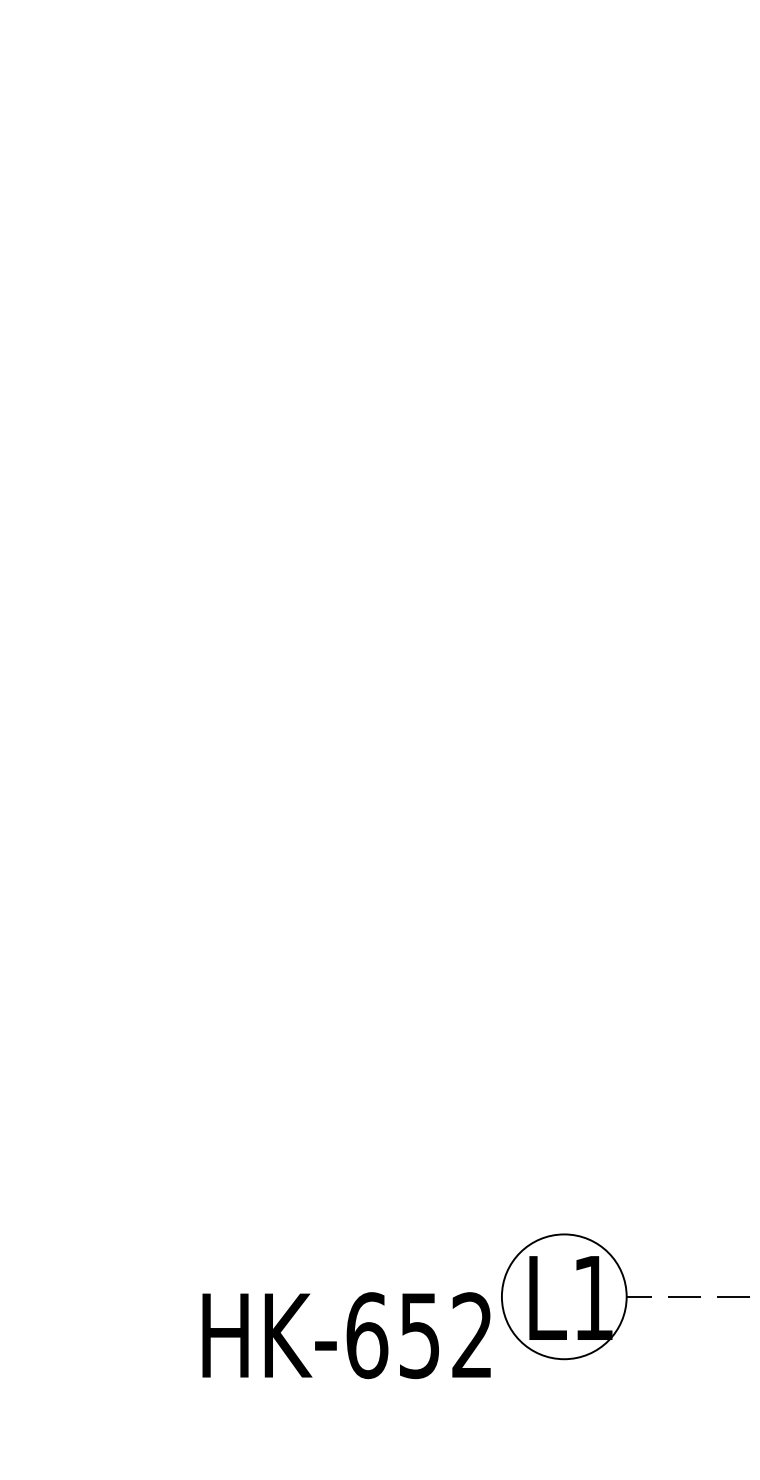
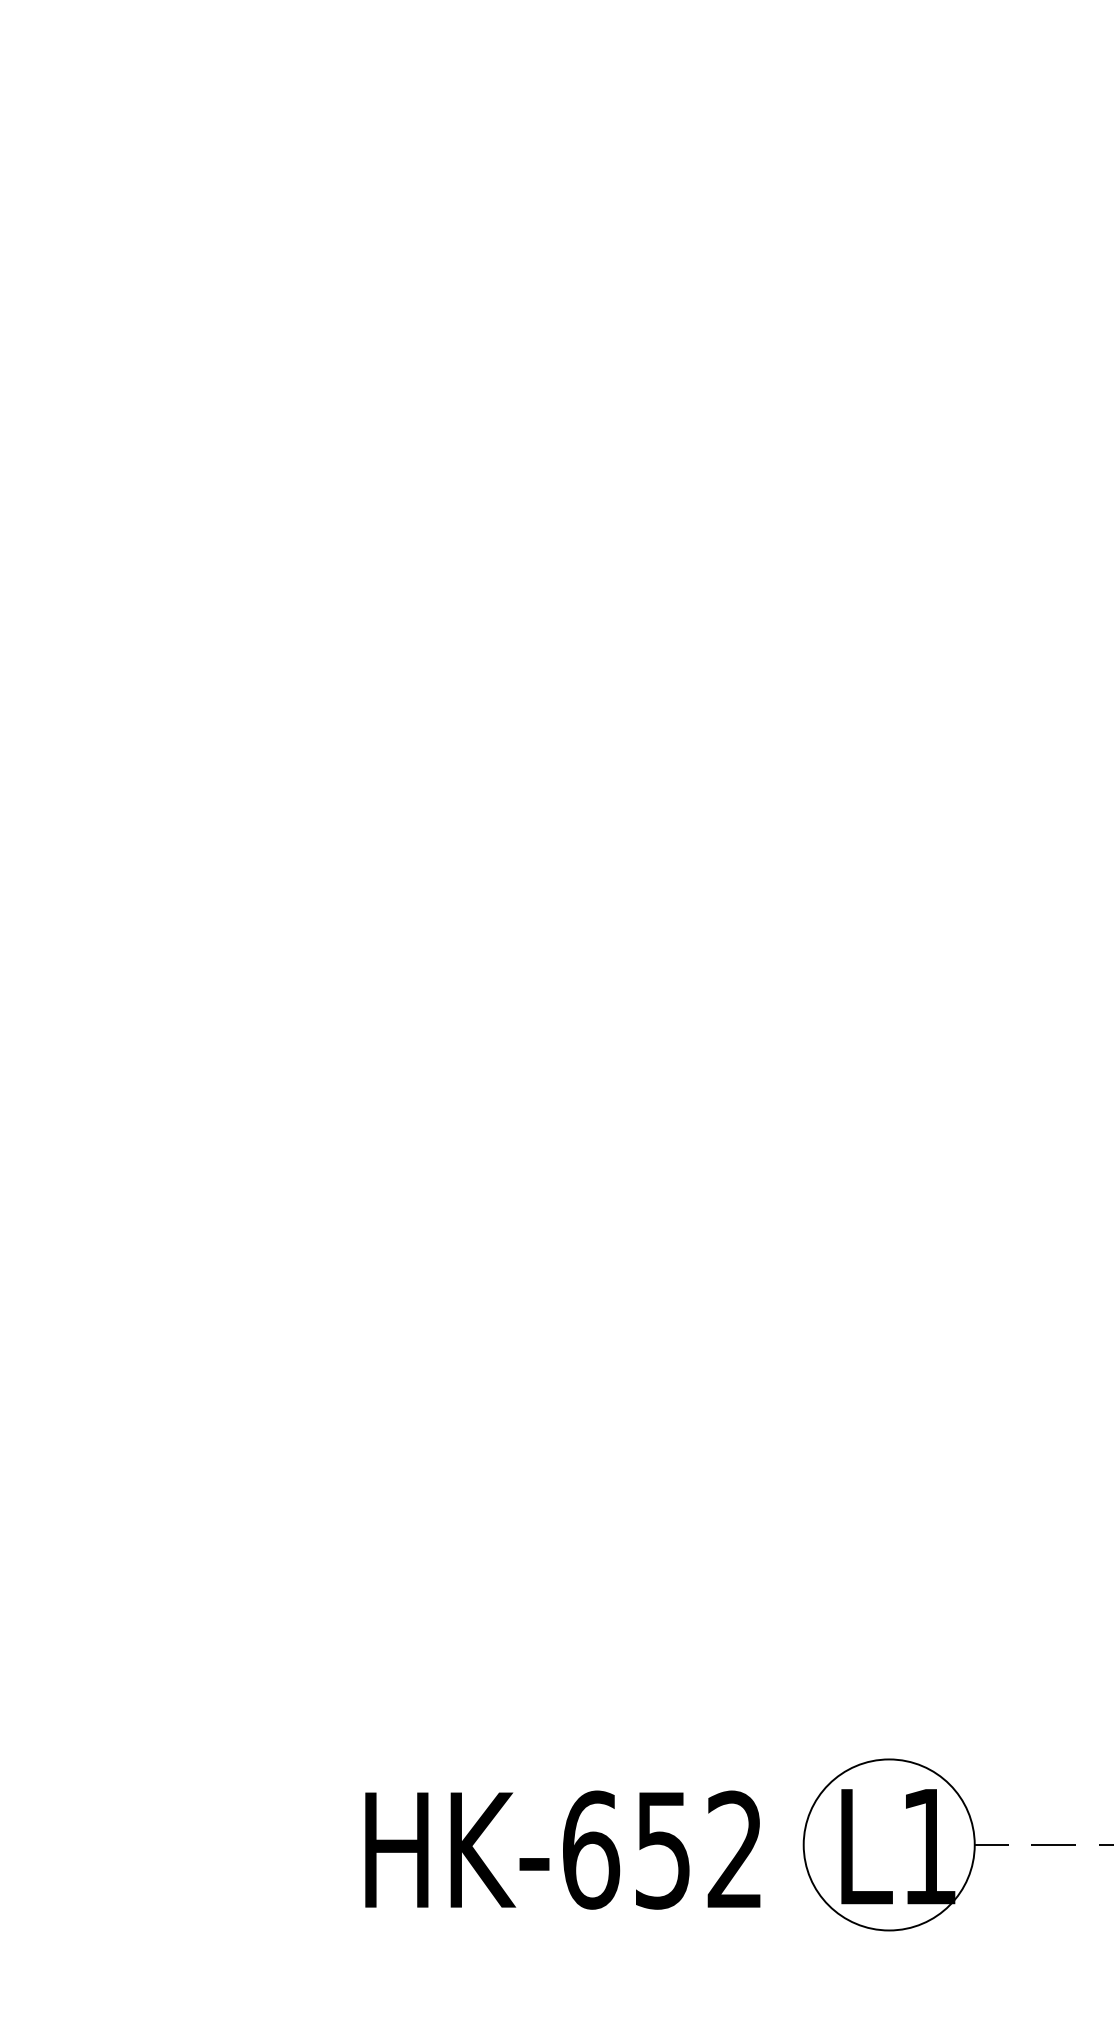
text: (346, 1335) -> (562, 1849), moved

